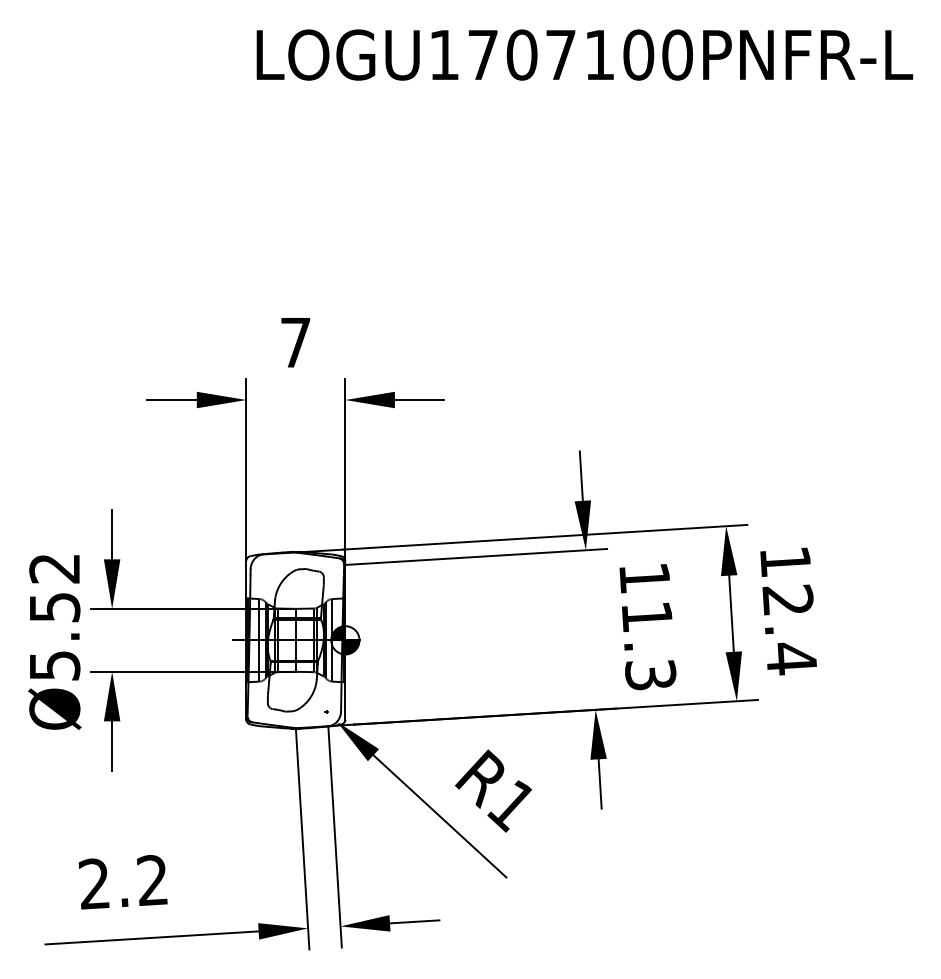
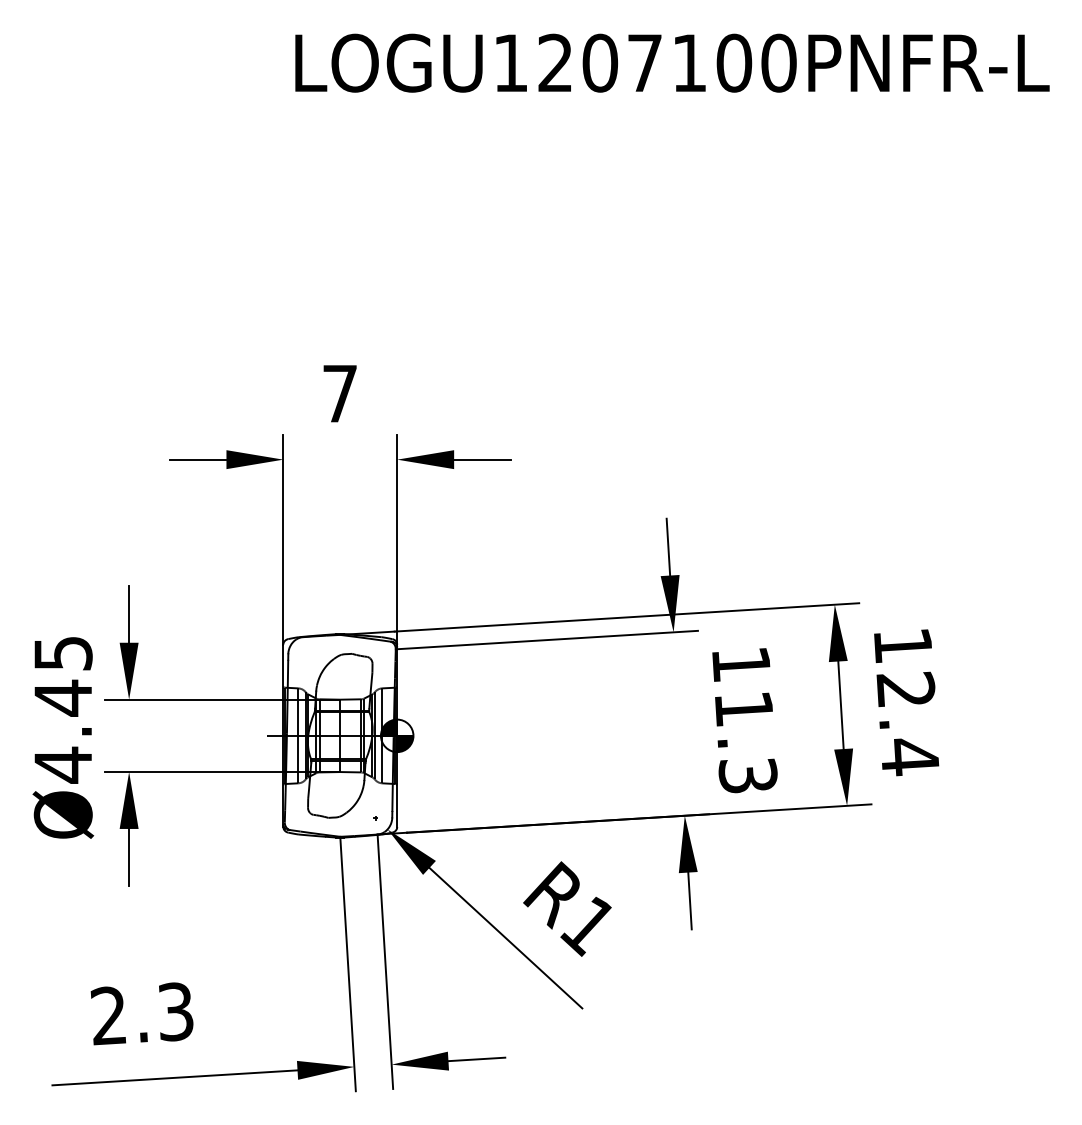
text: (483, 54) -> (555, 62), LOGU1707100PNFR-L -> LOGU1207100PNFR-L
text: (54, 618) -> (62, 710), Ø5.52 -> Ø4.45
text: (152, 880) -> (175, 1011), 2.2 -> 2.3

